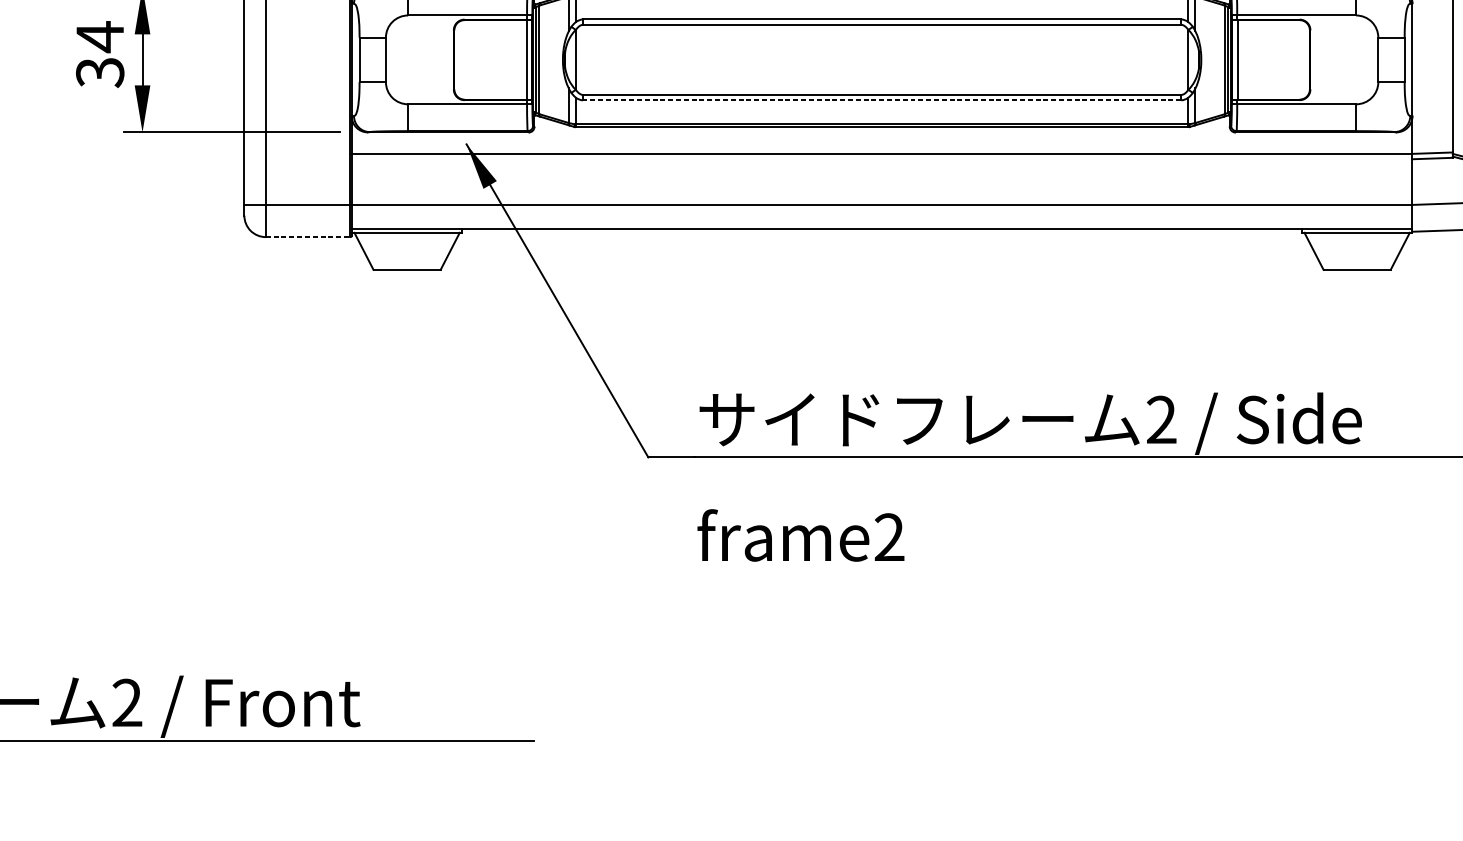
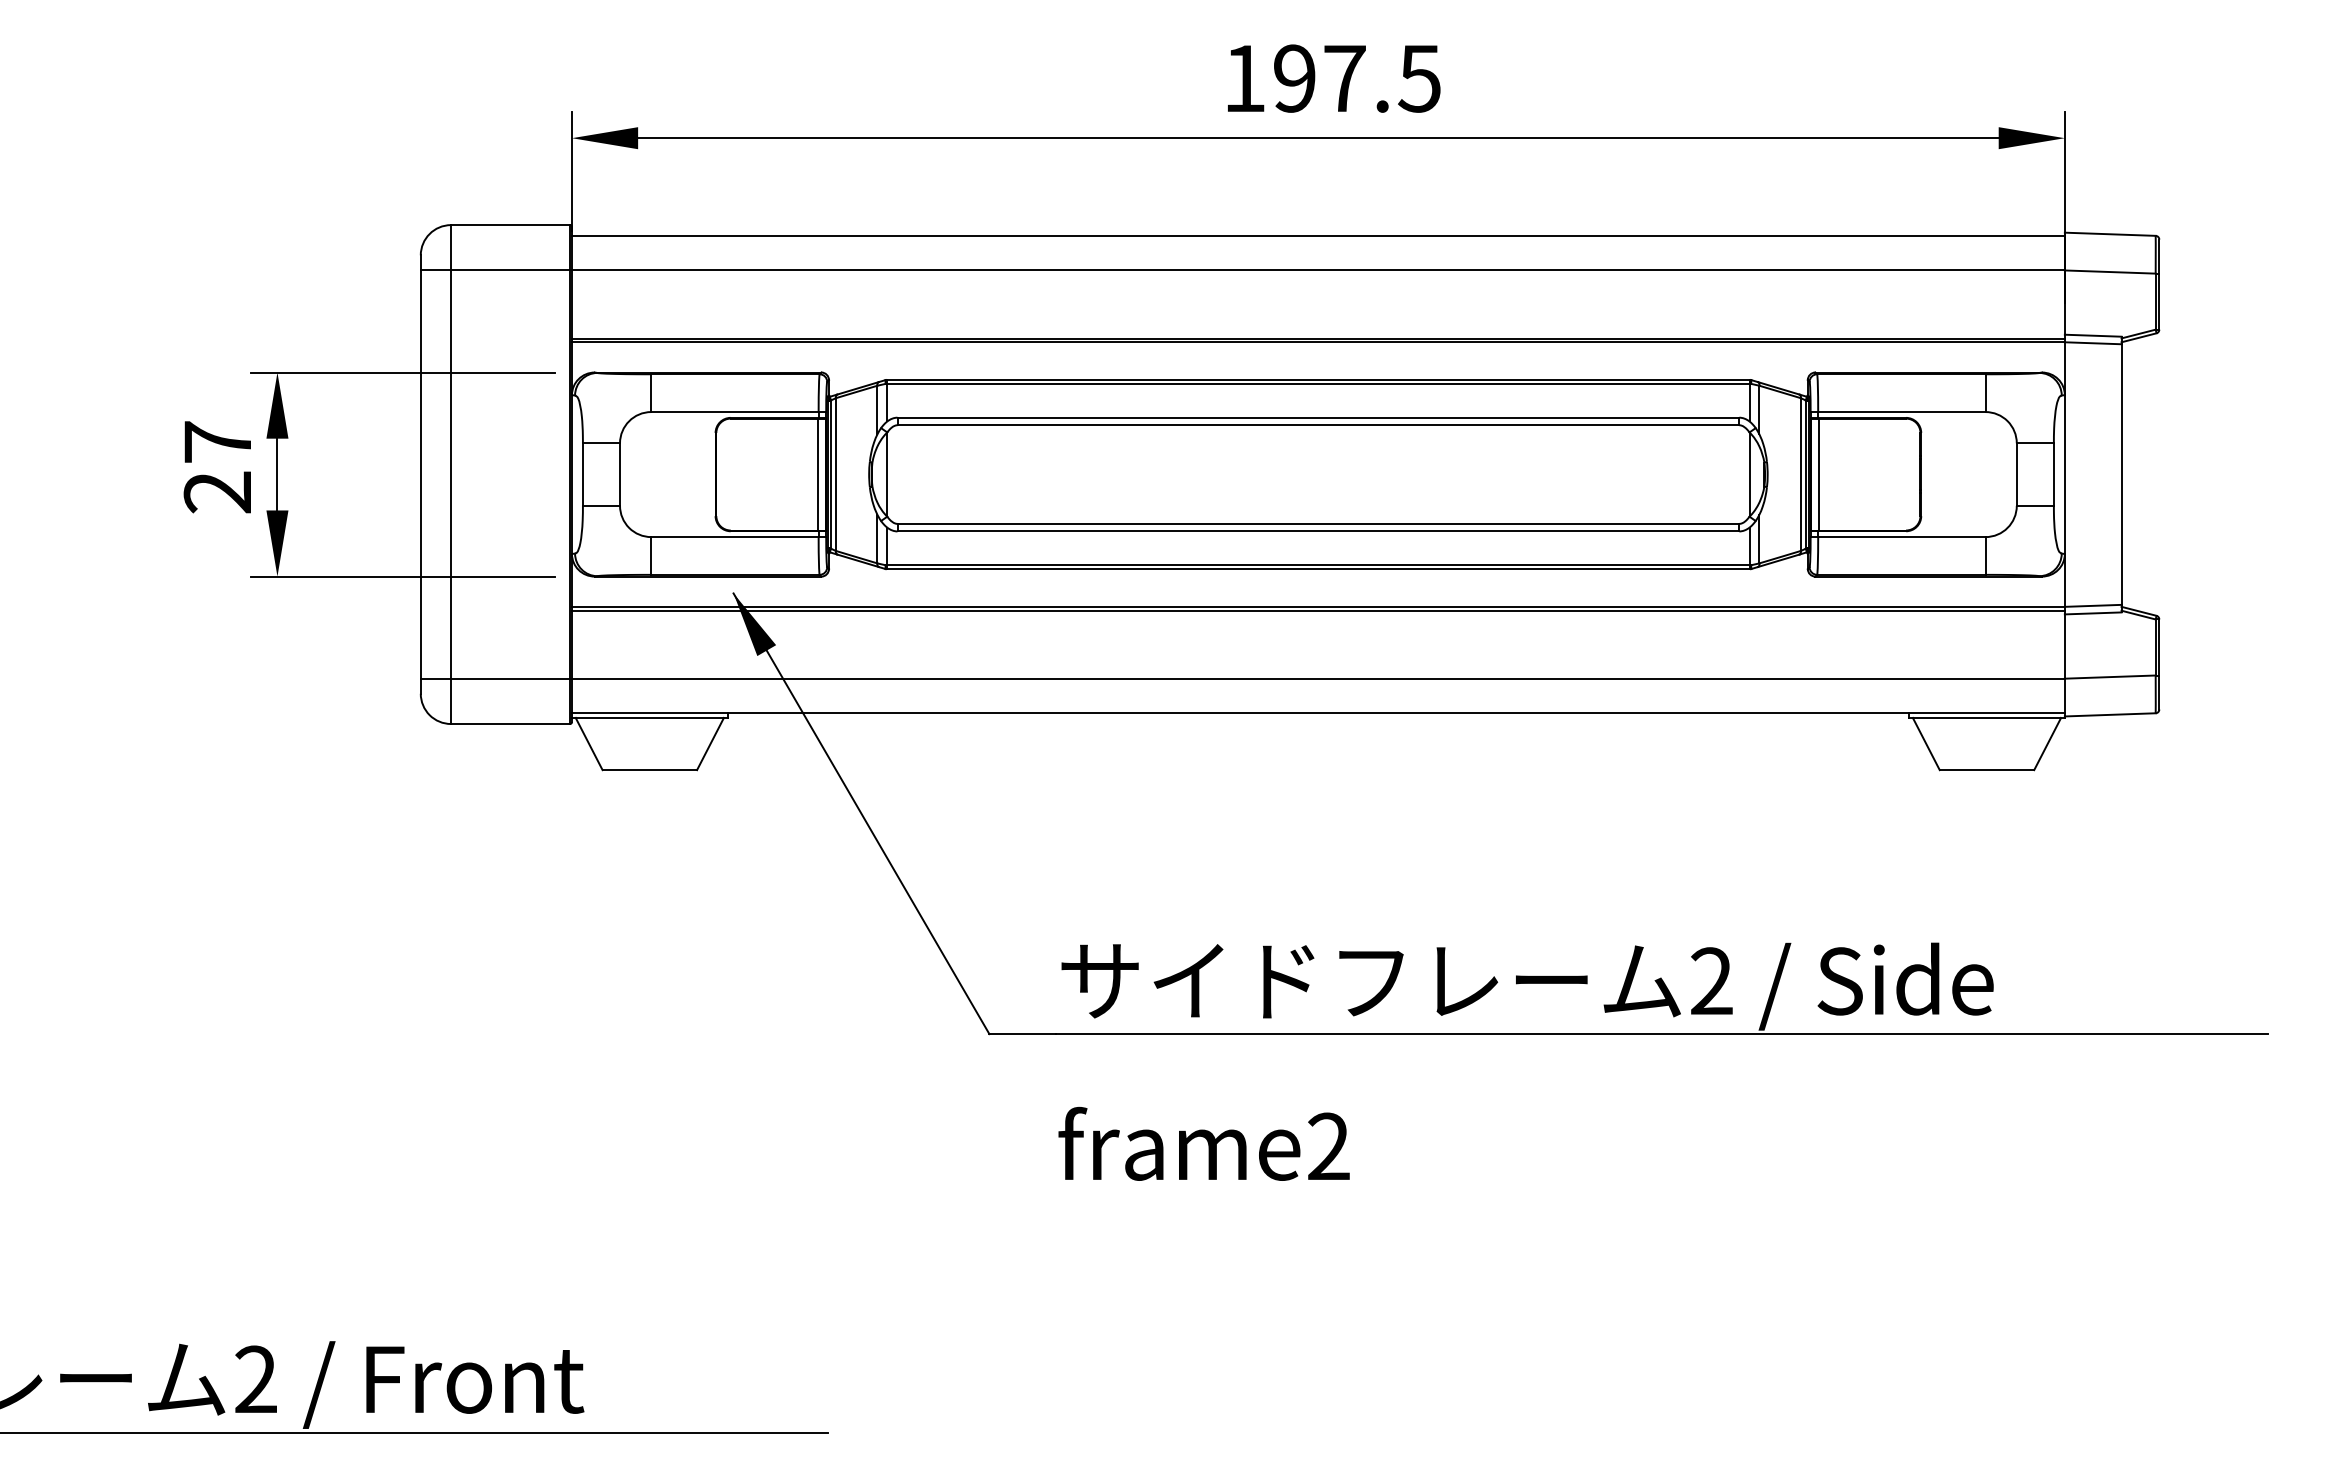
text: (100, 54) -> (218, 466), 34 -> 27
line: (882, 100) -> (1318, 531), dashed -> solid
line: (881, 156) -> (1317, 610), added
line: (308, 237) -> (510, 724), dashed -> solid

